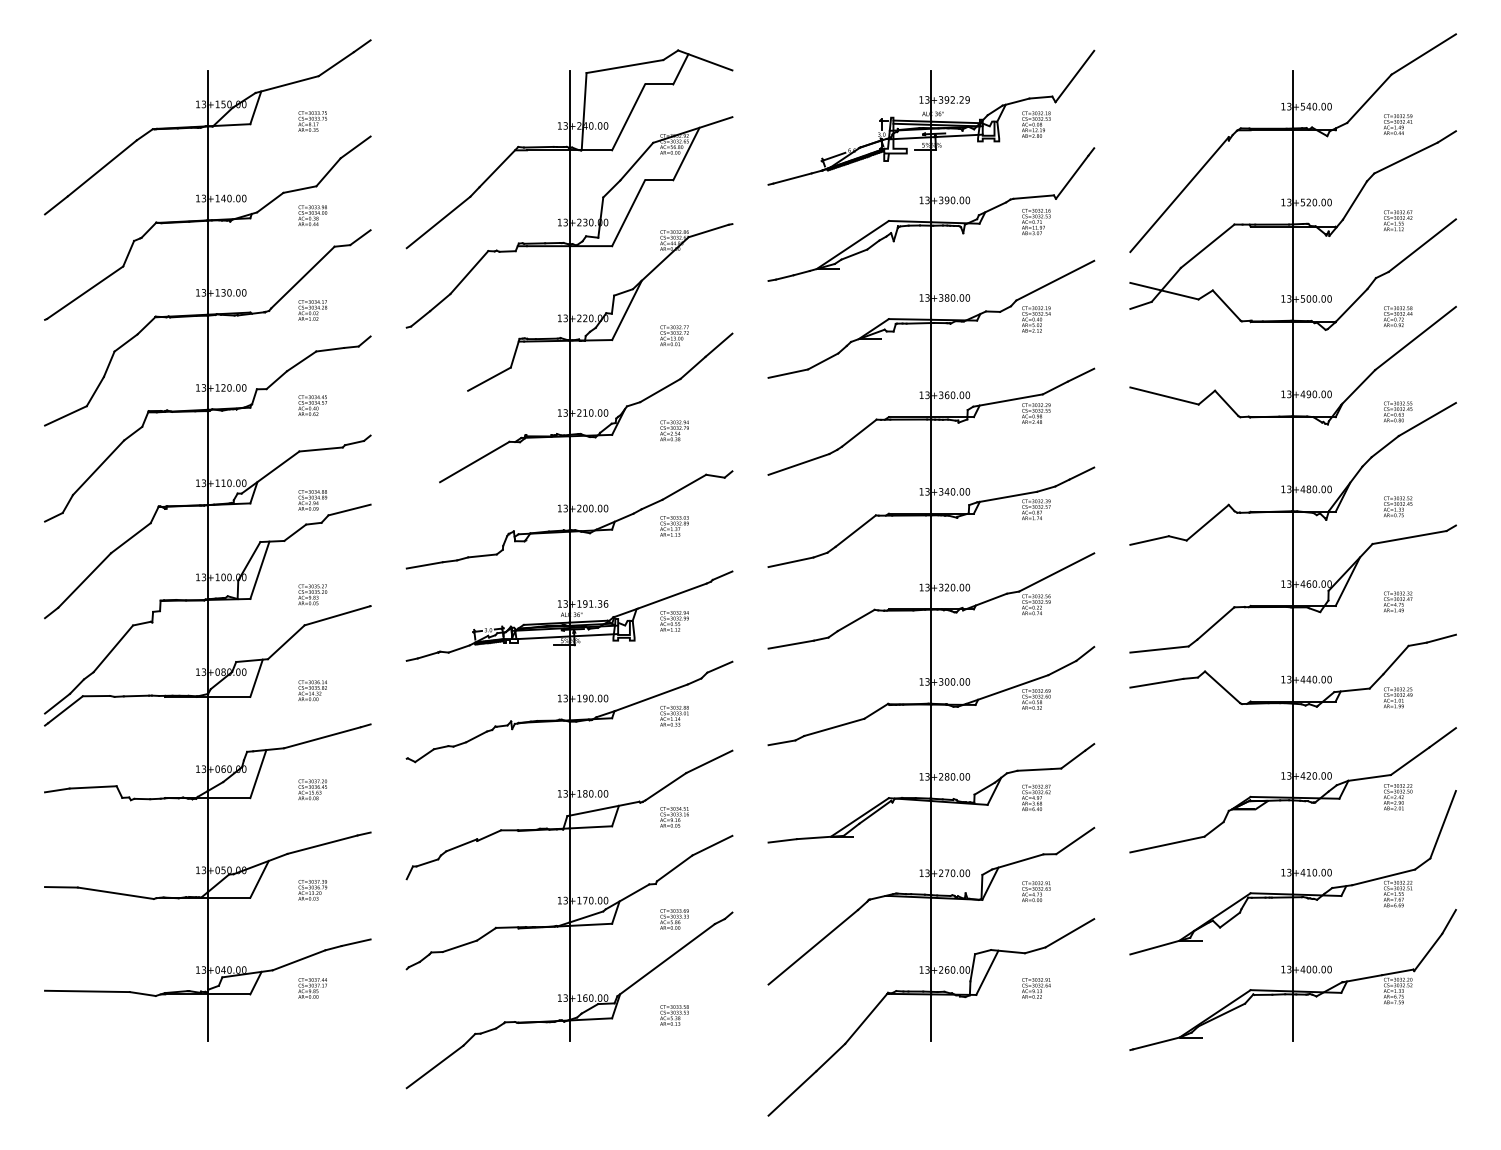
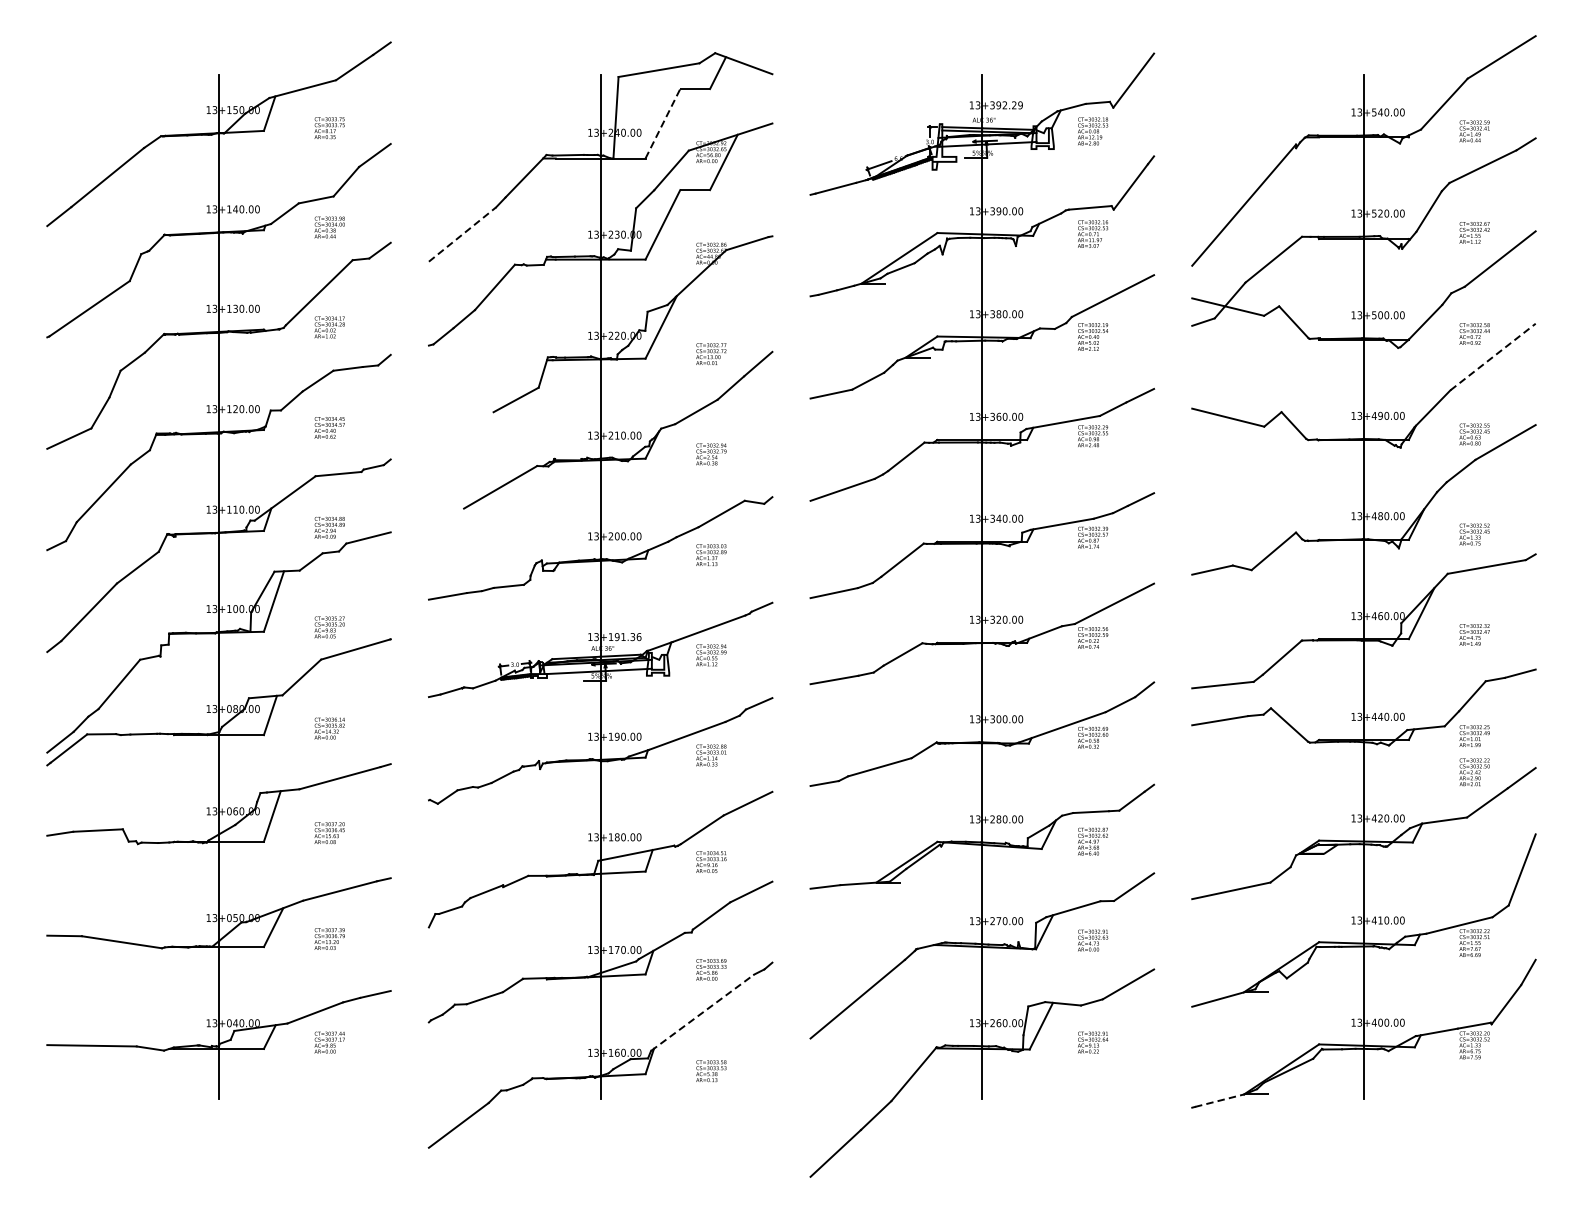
line: (628, 117) -> (662, 123), solid -> dashed
line: (438, 222) -> (462, 234), solid -> dashed
line: (1415, 338) -> (1493, 357), solid -> dashed
text: (1397, 797) -> (1474, 772), moved
line: (666, 960) -> (702, 1013), solid -> dashed
line: (1157, 1043) -> (1220, 1100), solid -> dashed

